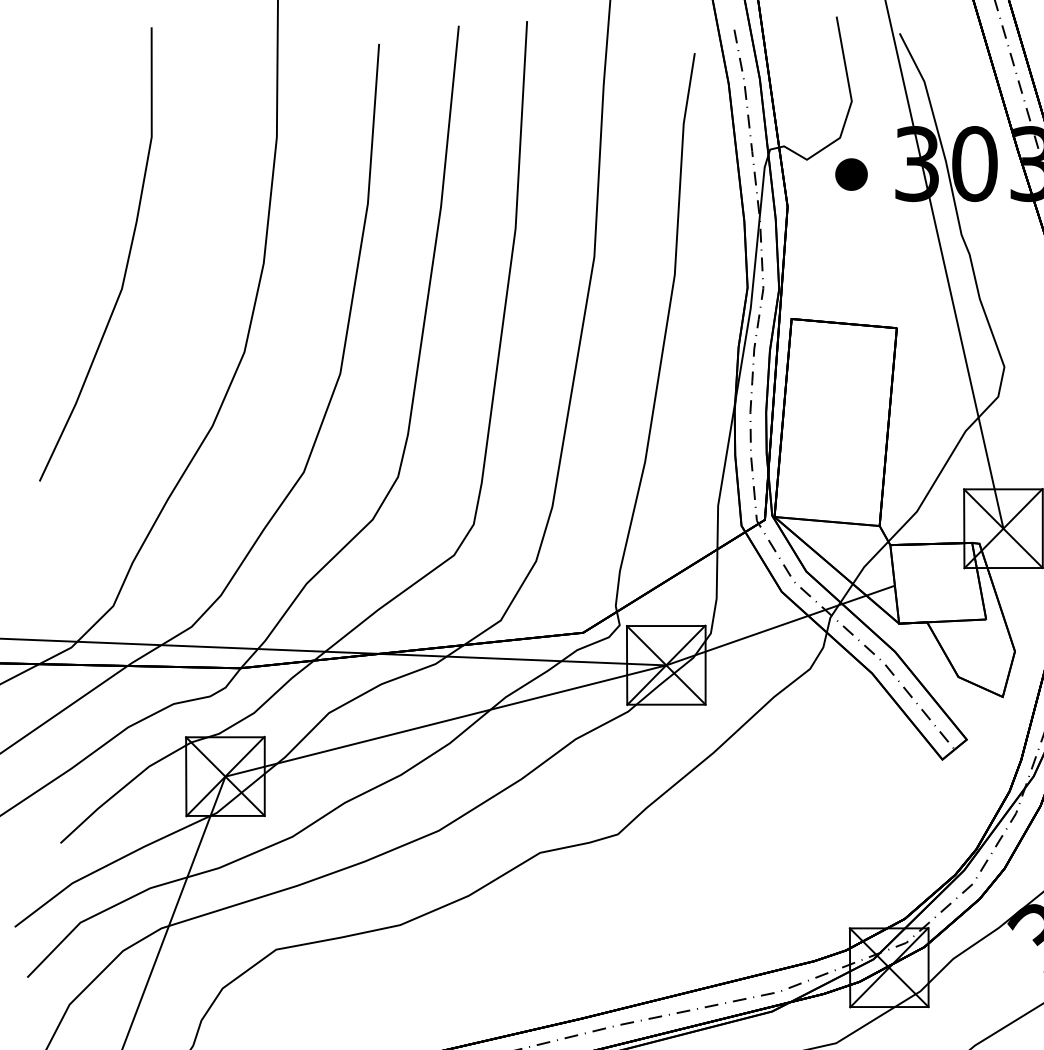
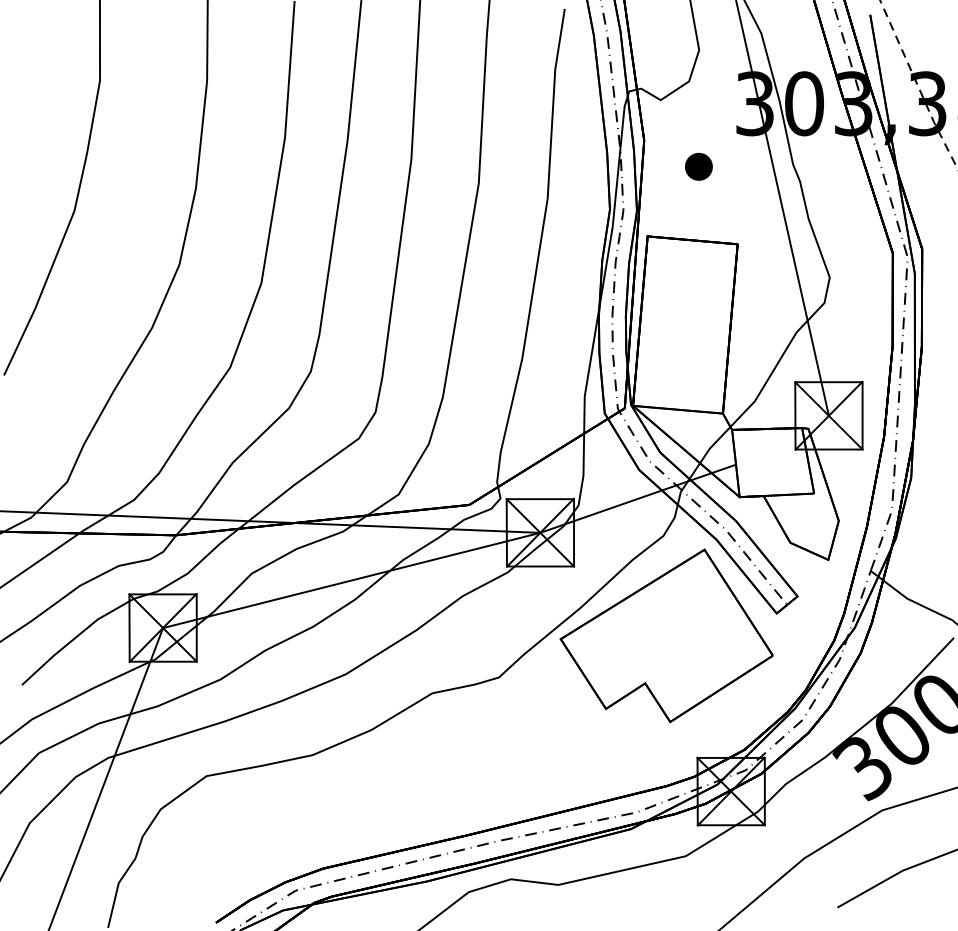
part: (851, 174) -> (698, 166), moved
part: (813, 785) -> (666, 635), added

